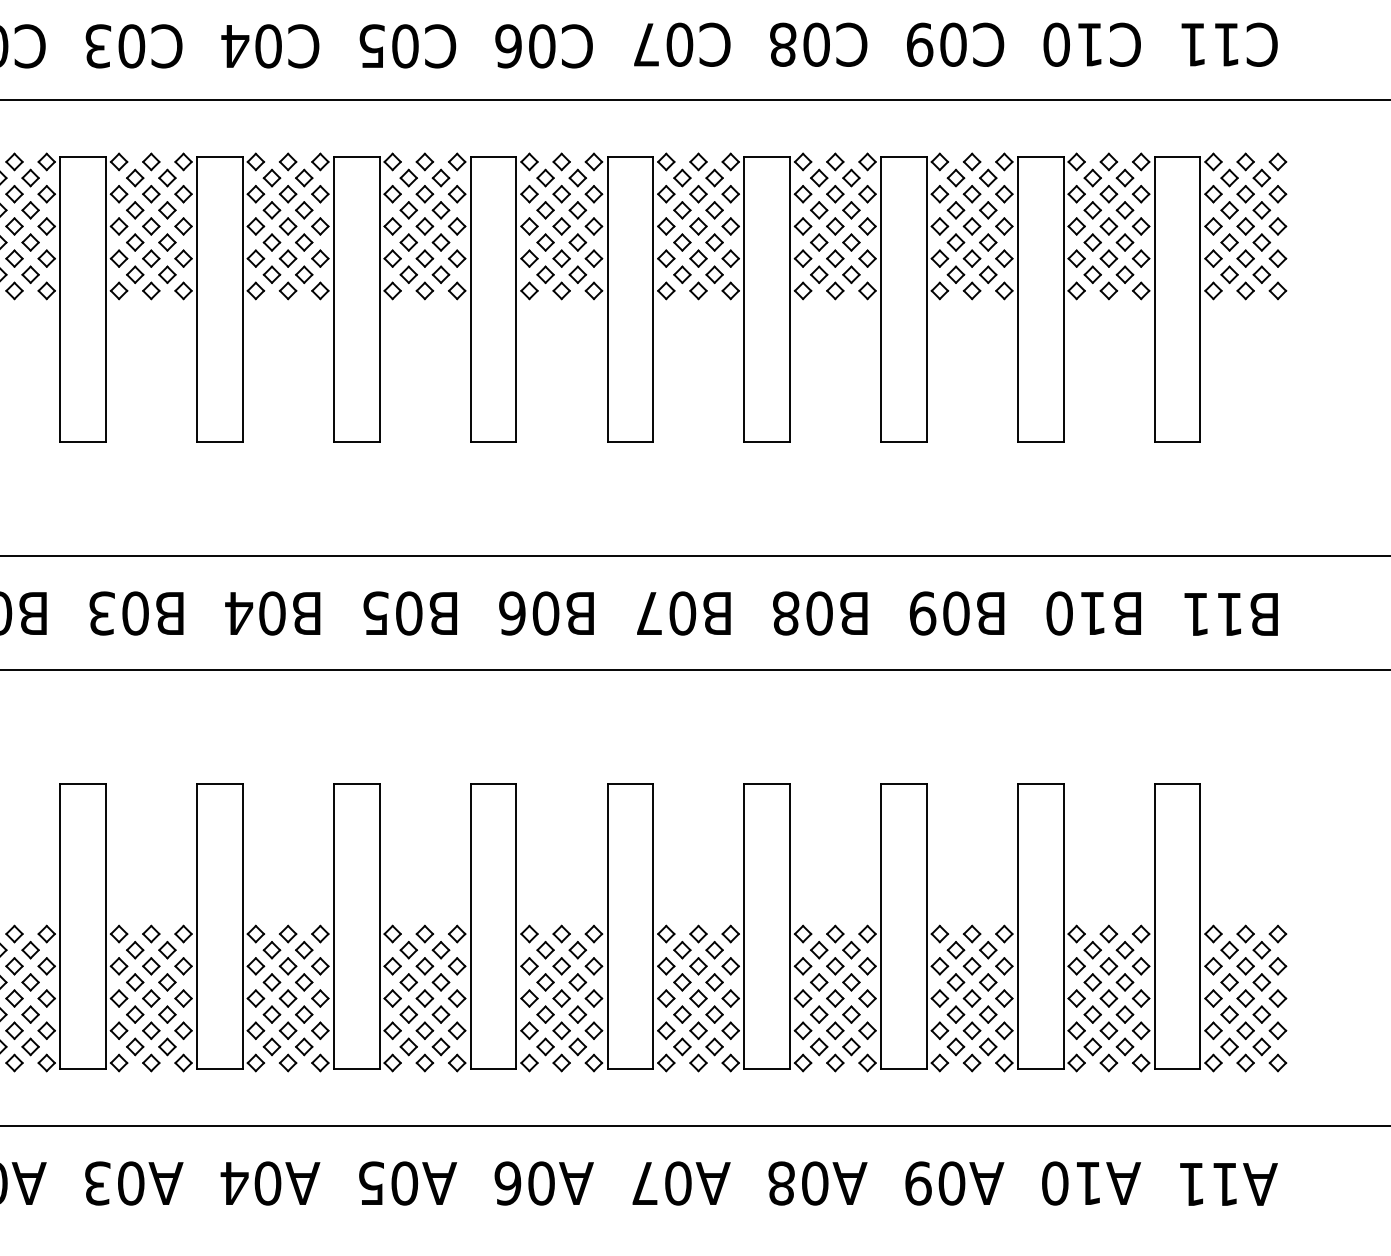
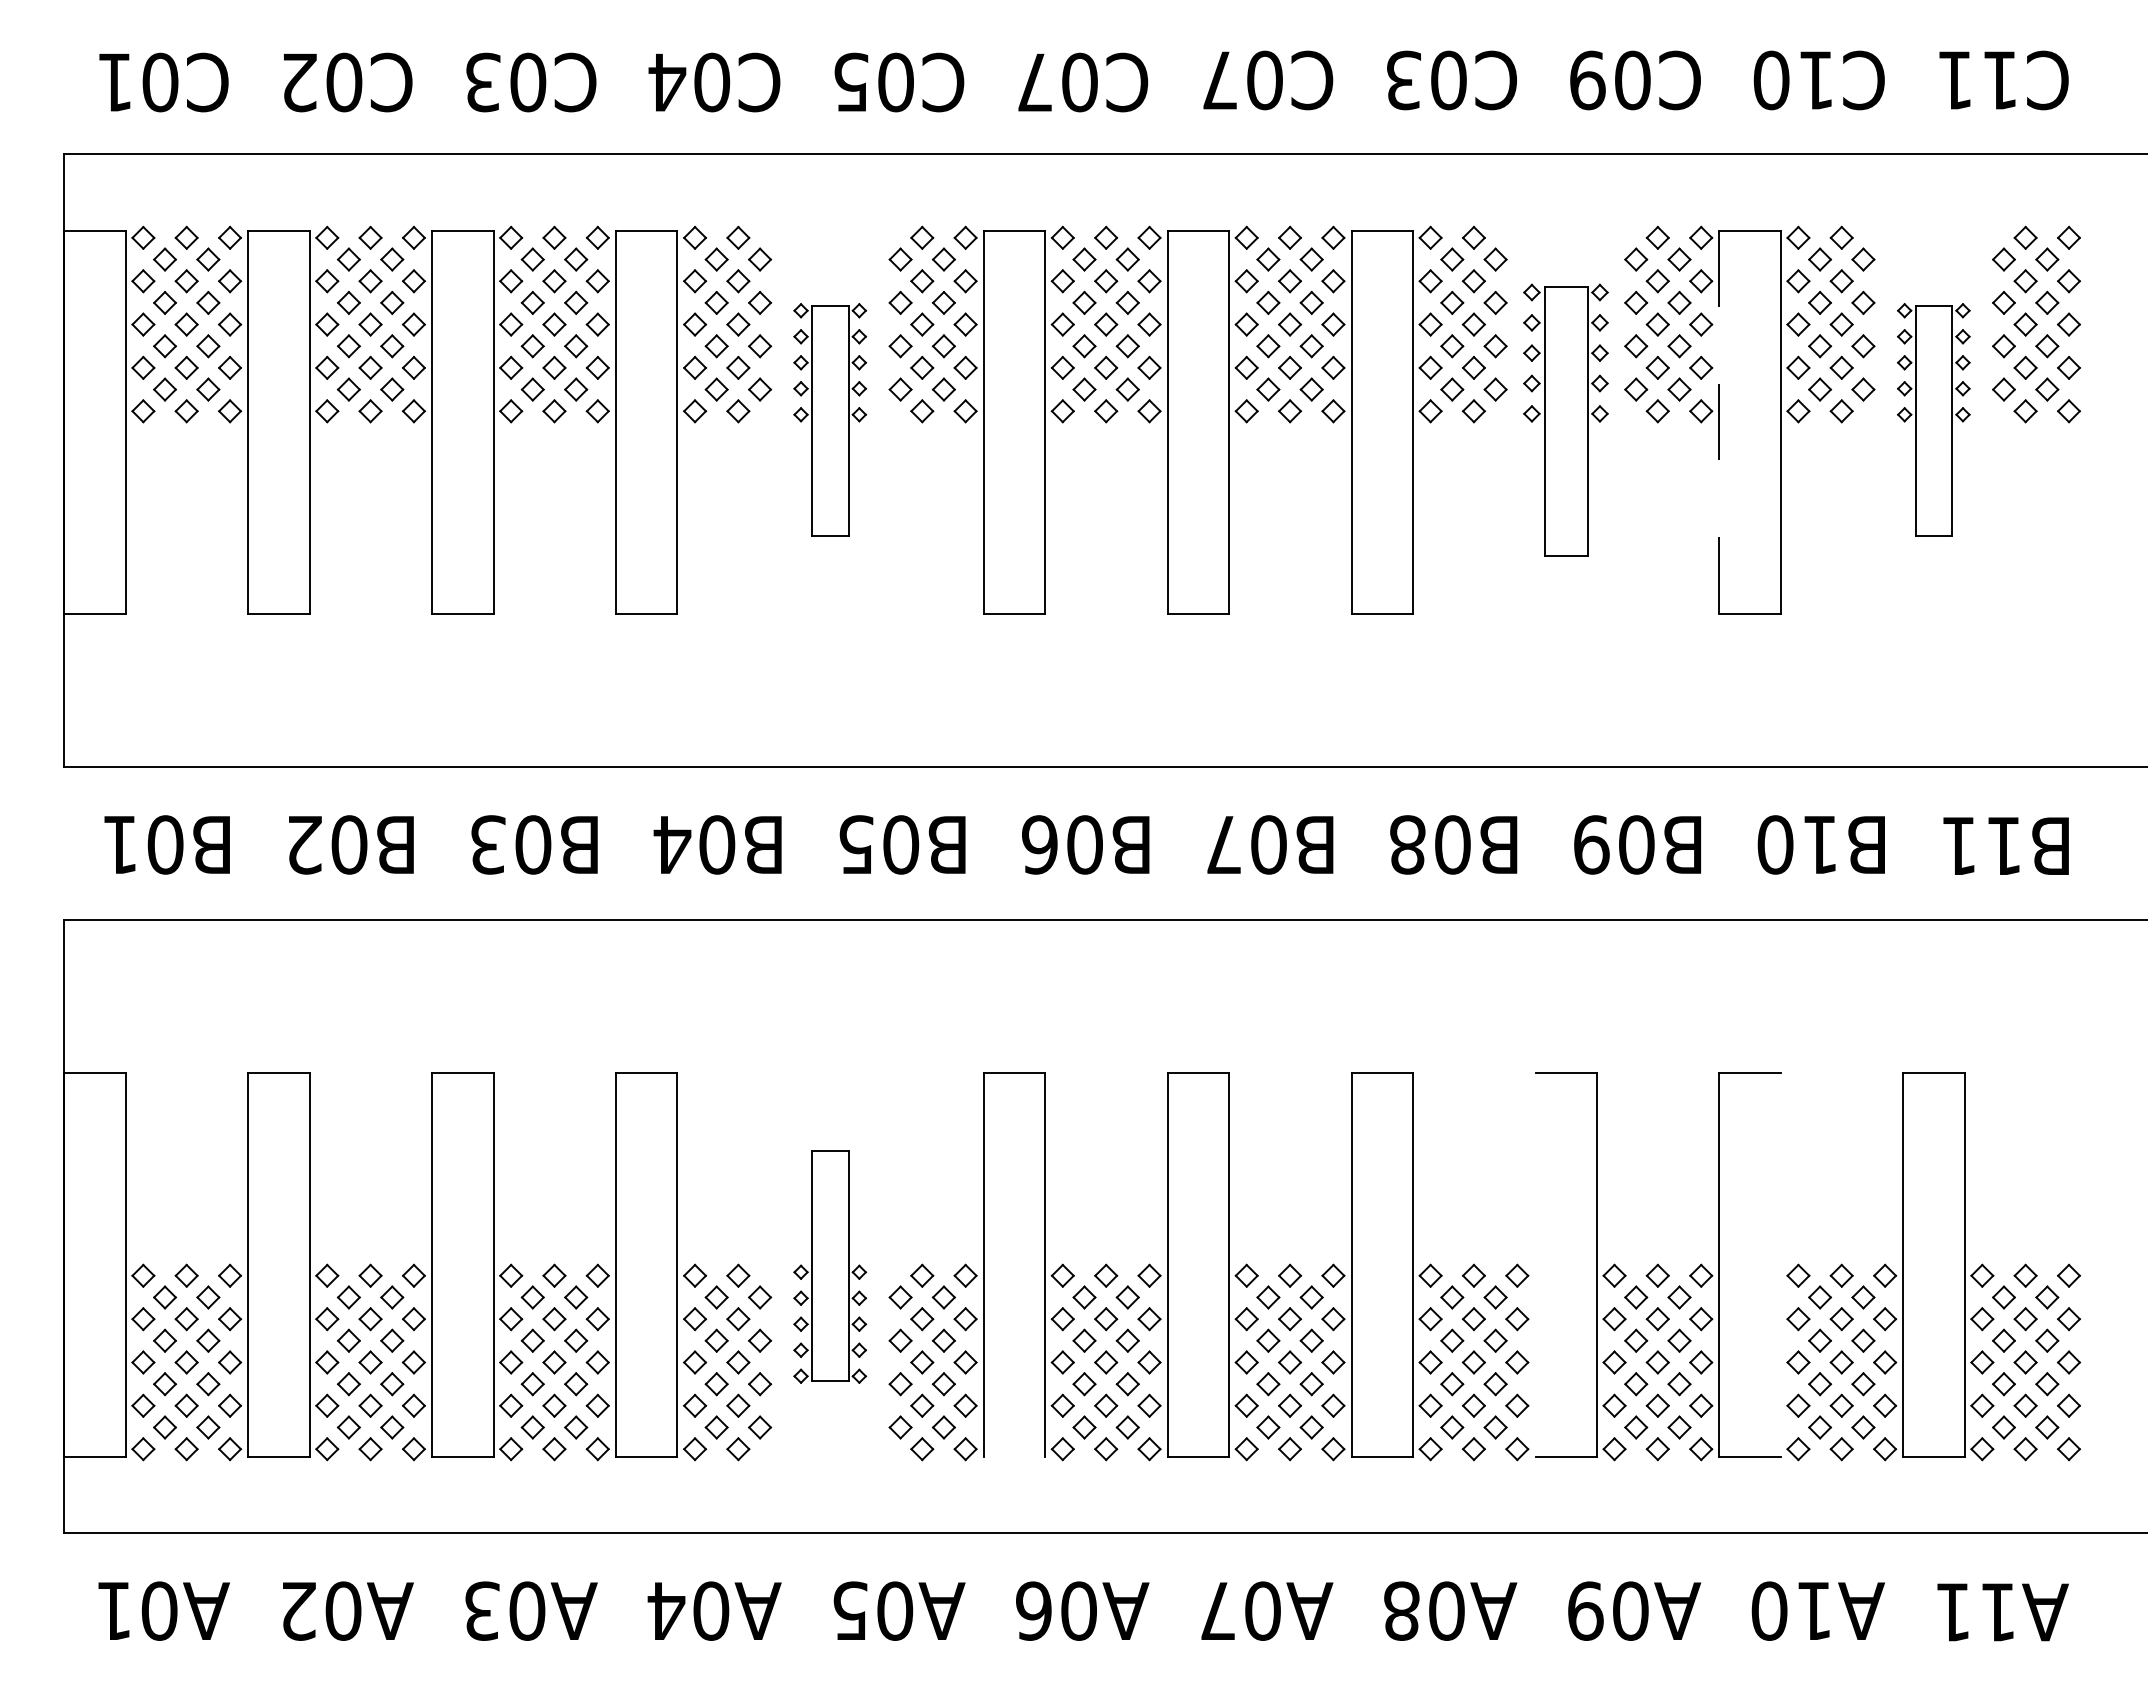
text: (782, 44) -> (1403, 80), C08 -> C03
text: (508, 46) -> (1034, 82), C06 -> C07
part: (355, 297) -> (829, 419), size x0.6
part: (903, 297) -> (1565, 419), size x0.7
part: (1177, 297) -> (1933, 419), size x0.6
line: (1017, 299) -> (1719, 422), solid -> dashed
line: (881, 925) -> (1535, 1264), removed
line: (1063, 925) -> (1780, 1264), removed
part: (355, 927) -> (829, 1266), size x0.6
line: (493, 1068) -> (1014, 1456), removed

